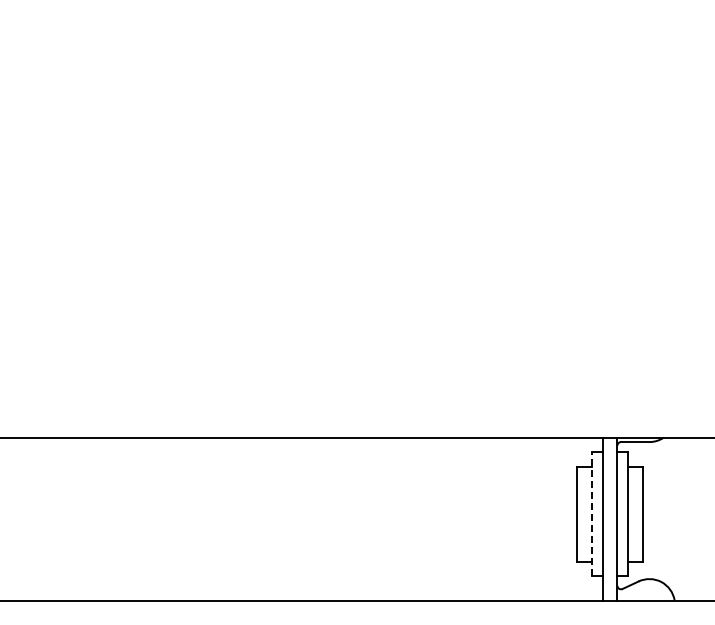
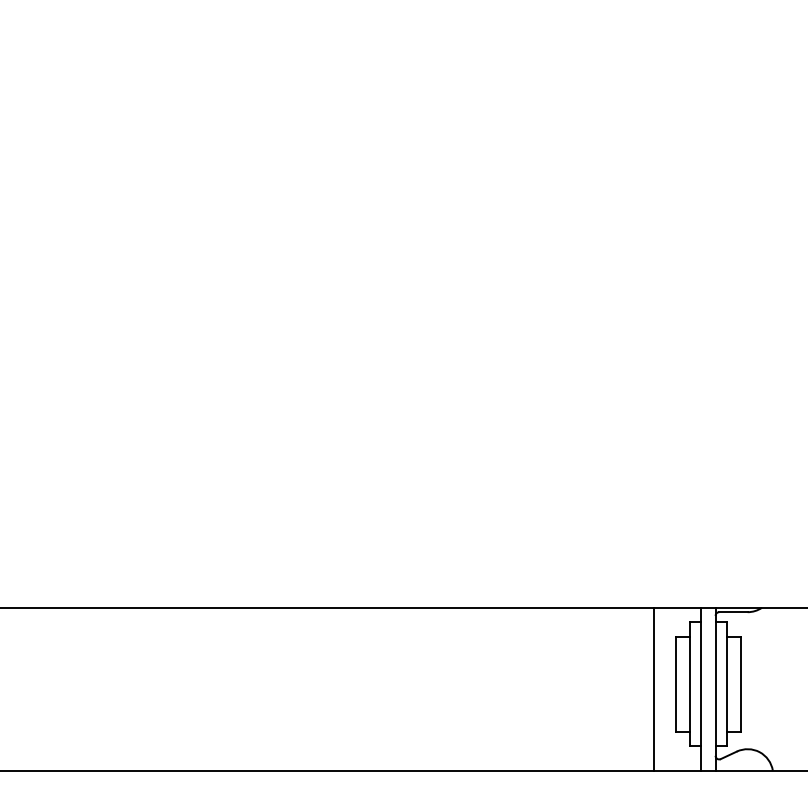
line: (592, 514) -> (690, 684), dashed -> solid
line: (555, 518) -> (653, 688), added

